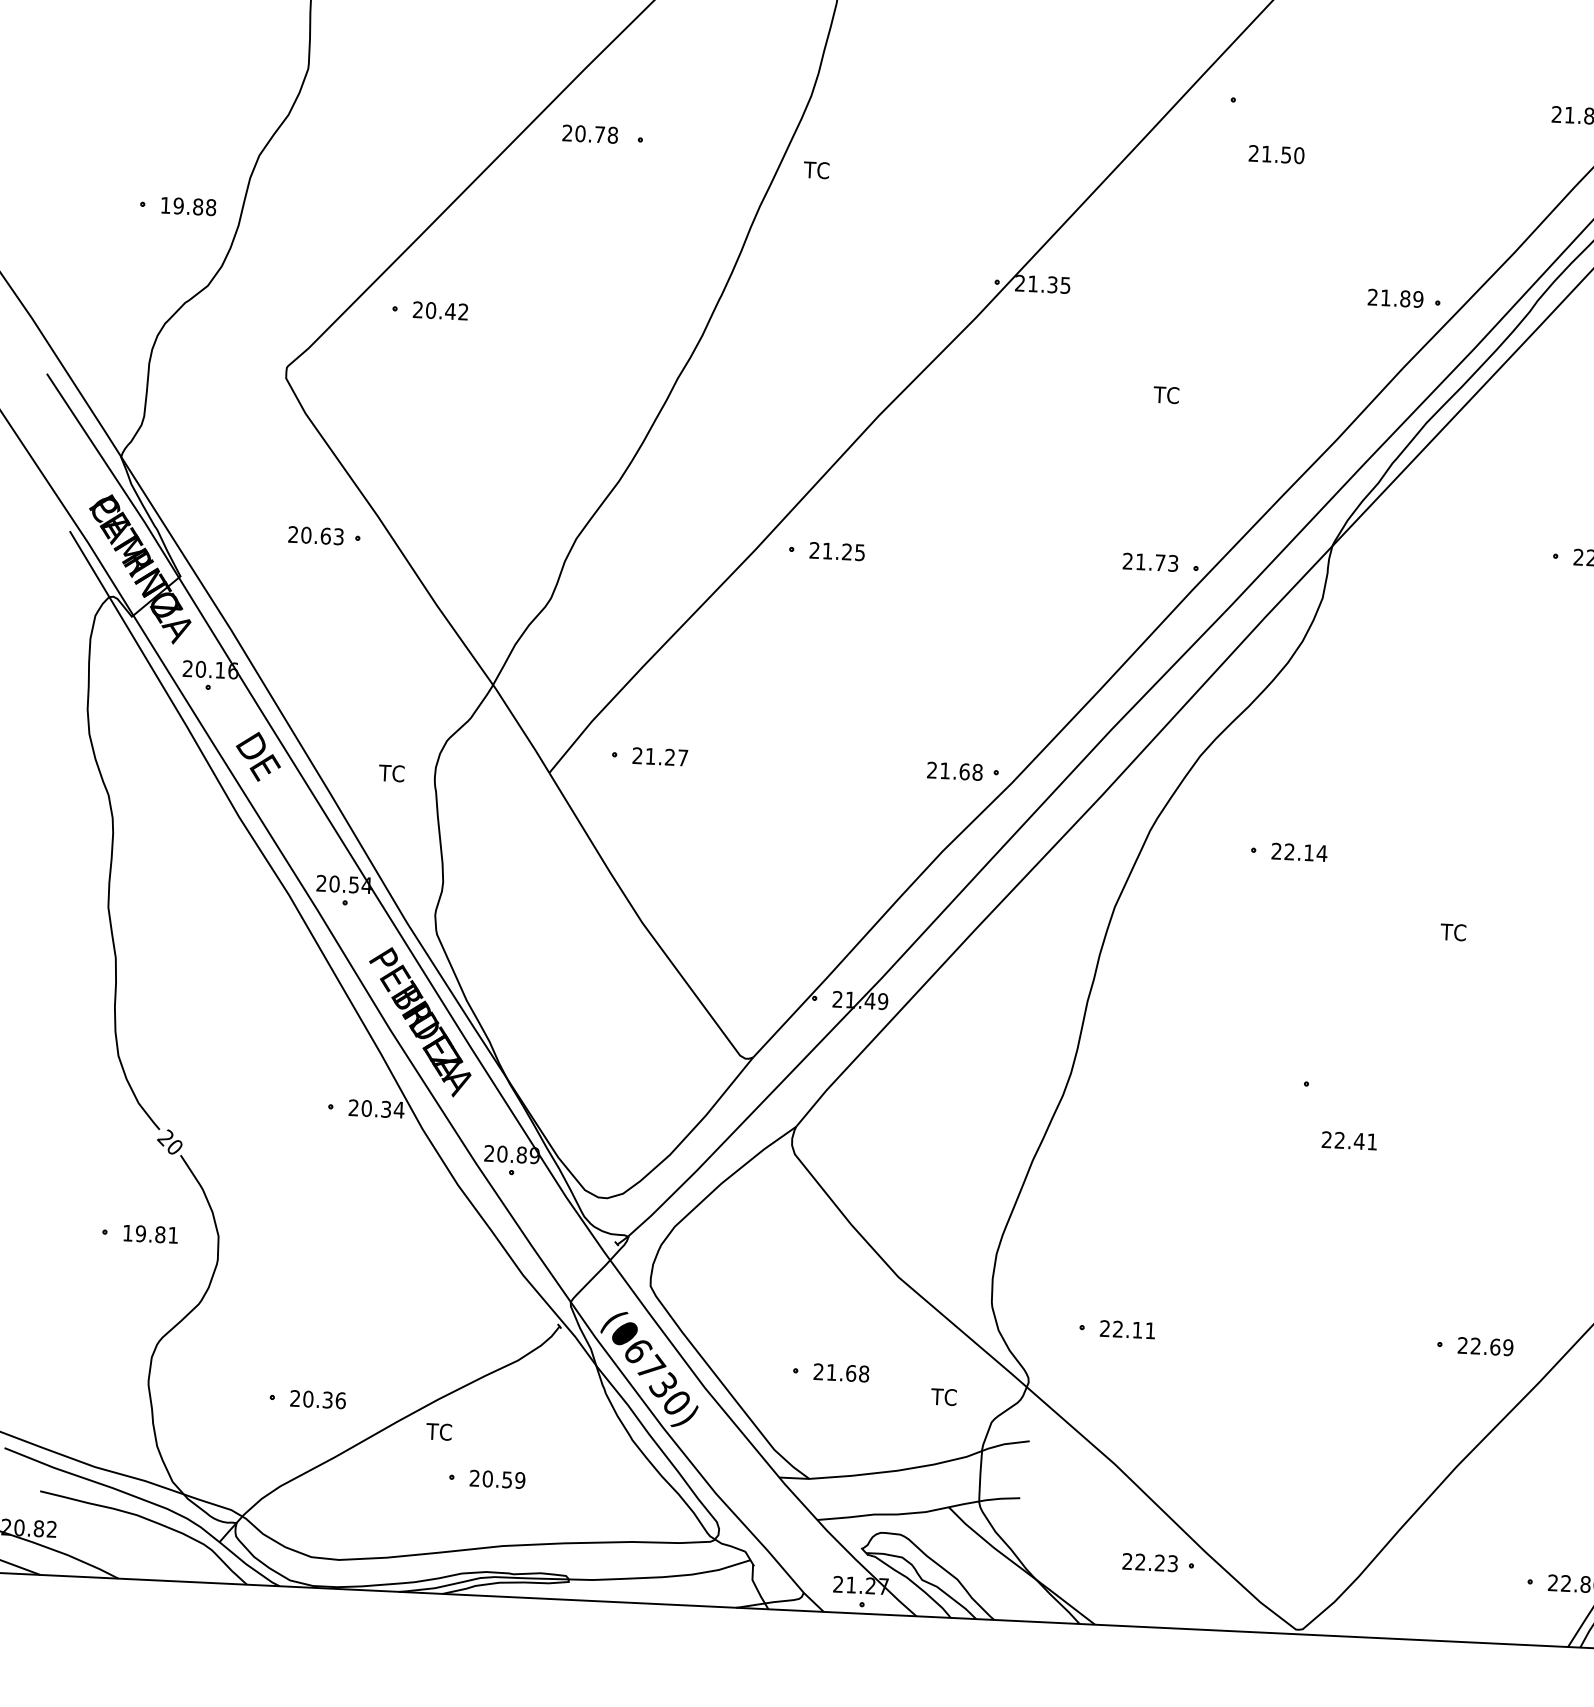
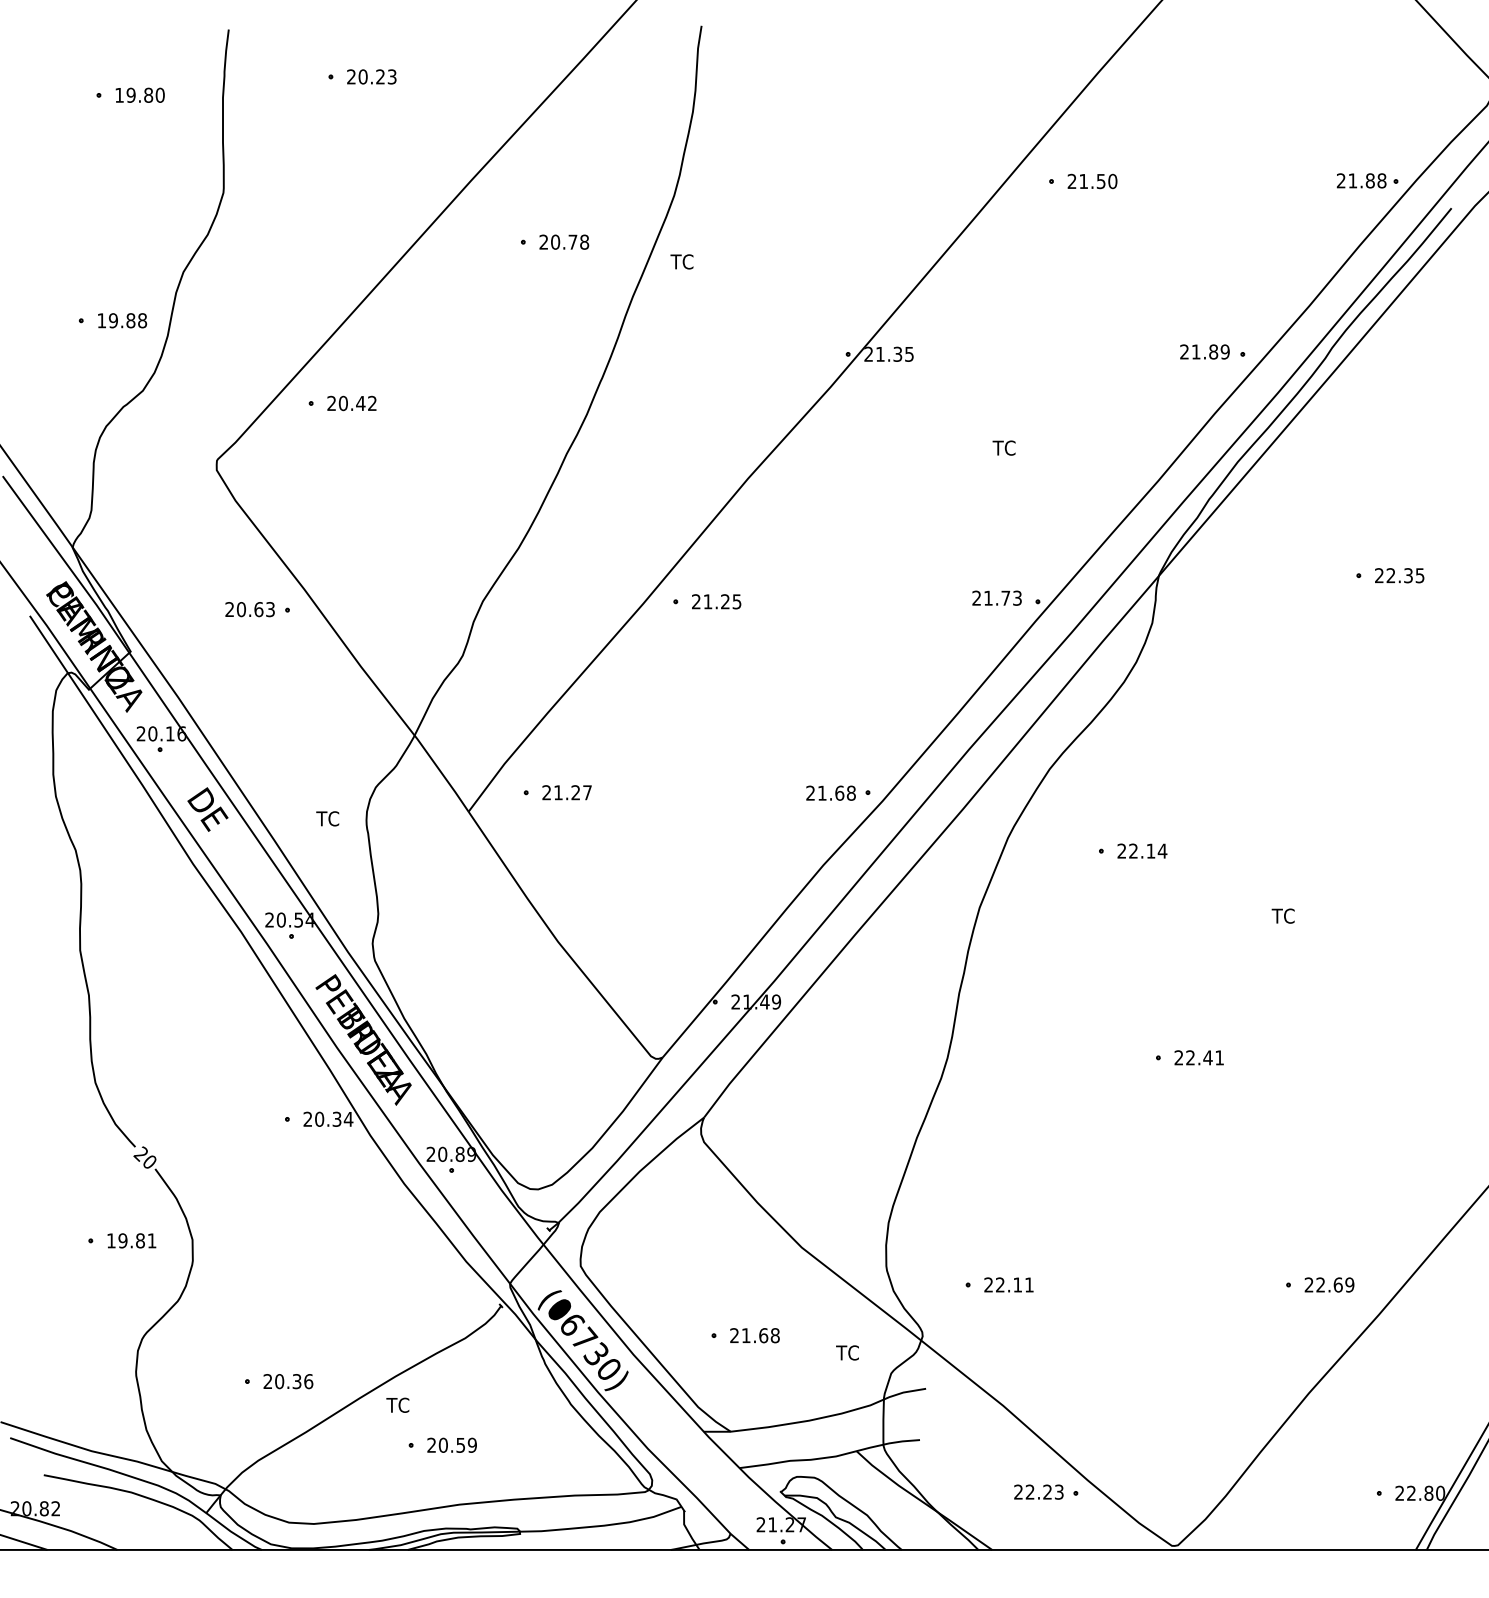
text: (590, 133) -> (564, 241), moved
text: (1276, 154) -> (1092, 181), moved
text: (1348, 1140) -> (1198, 1057), moved

